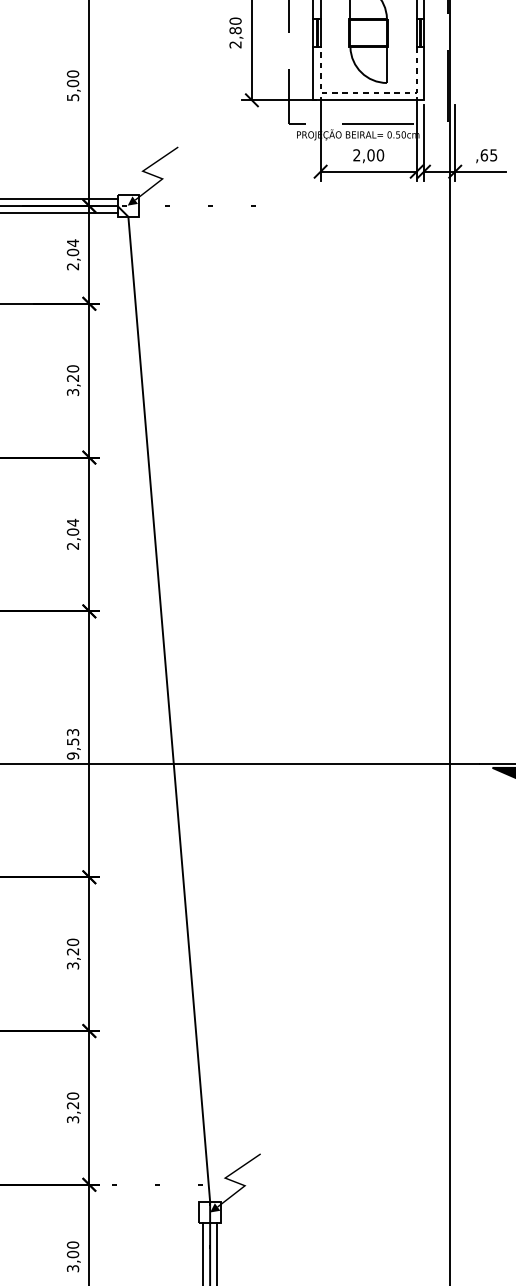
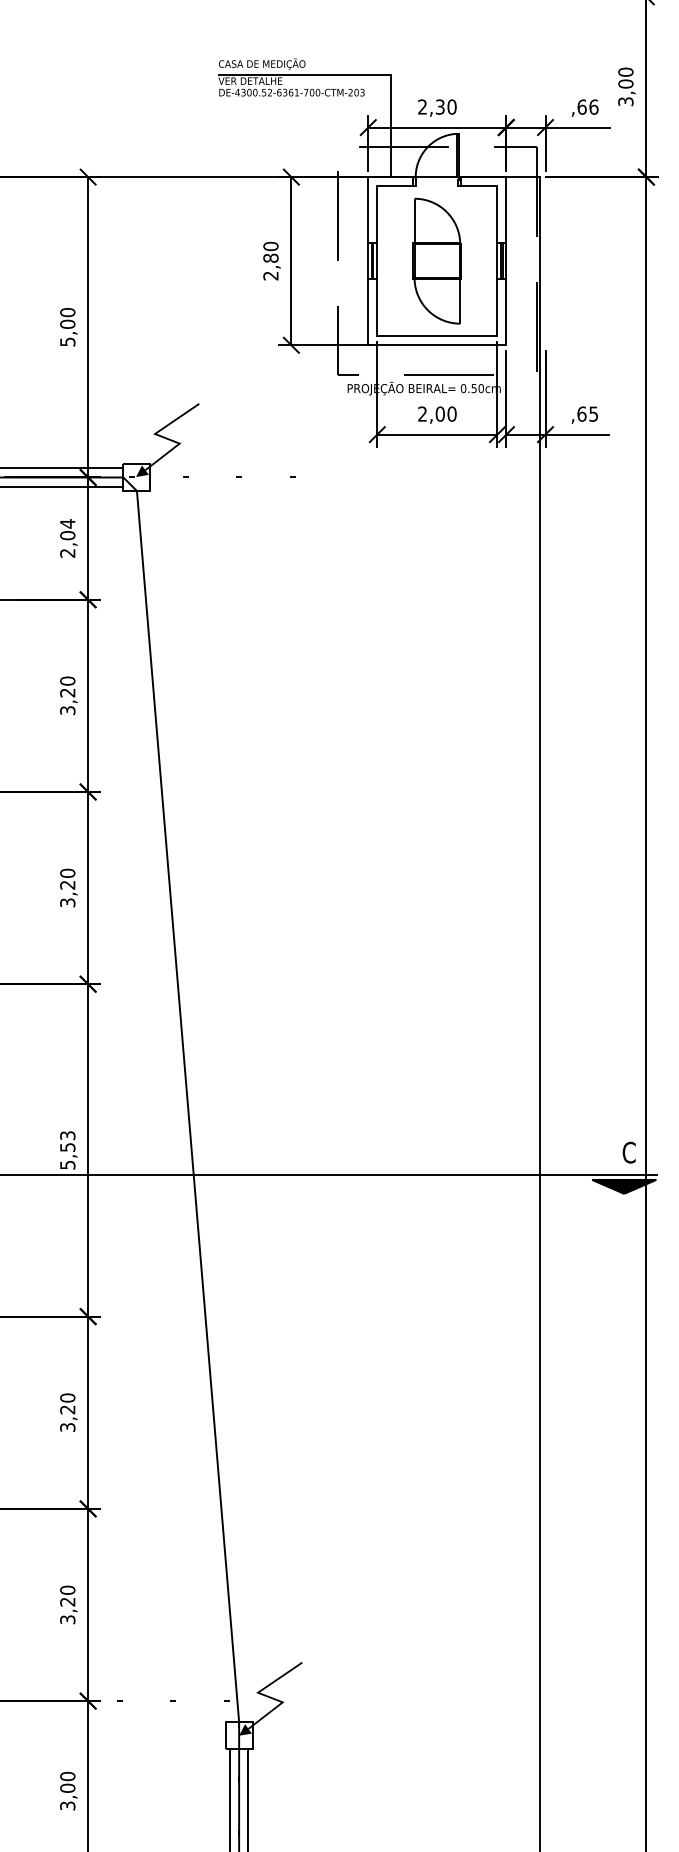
line: (367, 93) -> (436, 336), dashed -> solid
text: (72, 533) -> (67, 887), 2,04 -> 3,20
text: (72, 755) -> (67, 1164), 9,53 -> 5,53

